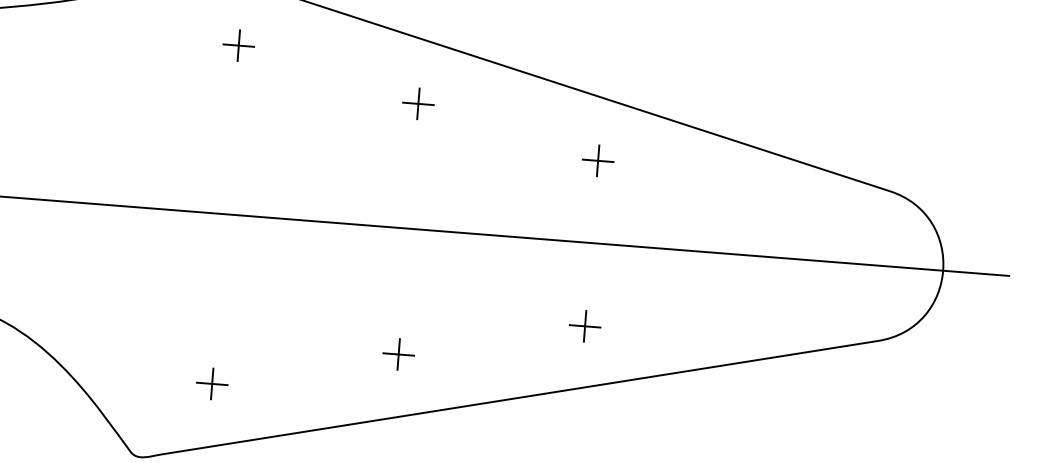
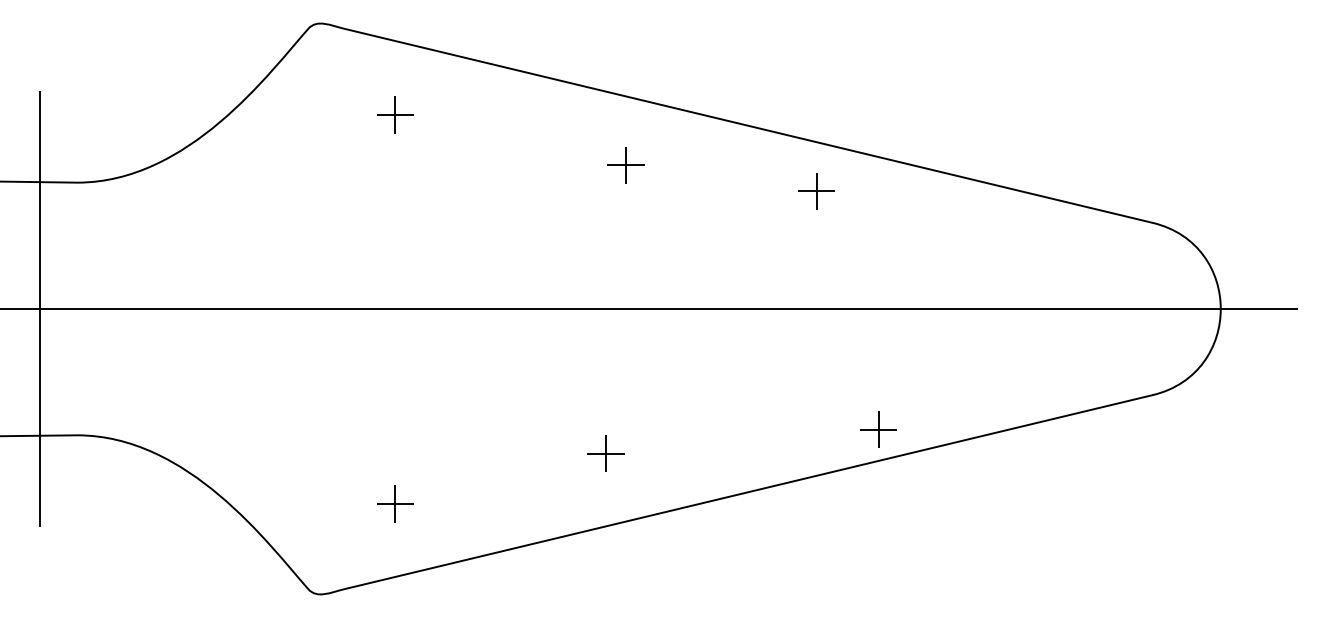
part: (418, 103) -> (625, 165), moved
part: (598, 160) -> (816, 191), moved
part: (585, 326) -> (878, 429), moved

